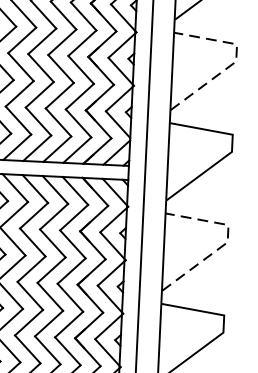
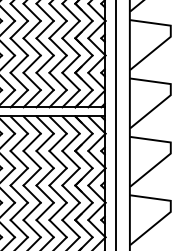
line: (235, 59) -> (170, 35), dashed -> solid
line: (227, 240) -> (170, 152), dashed -> solid

